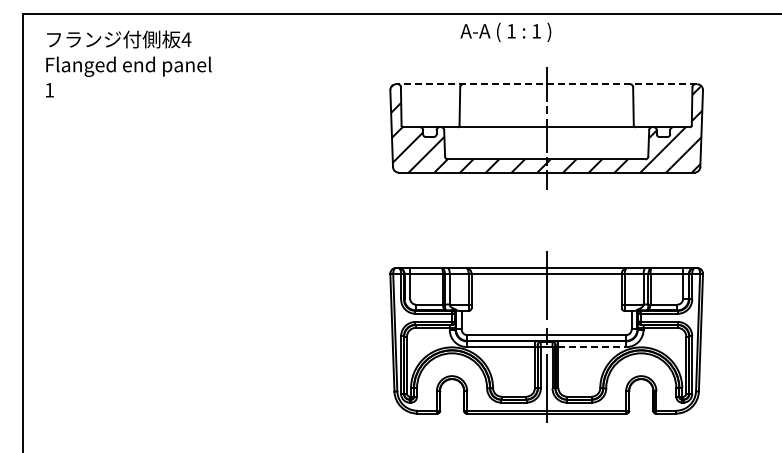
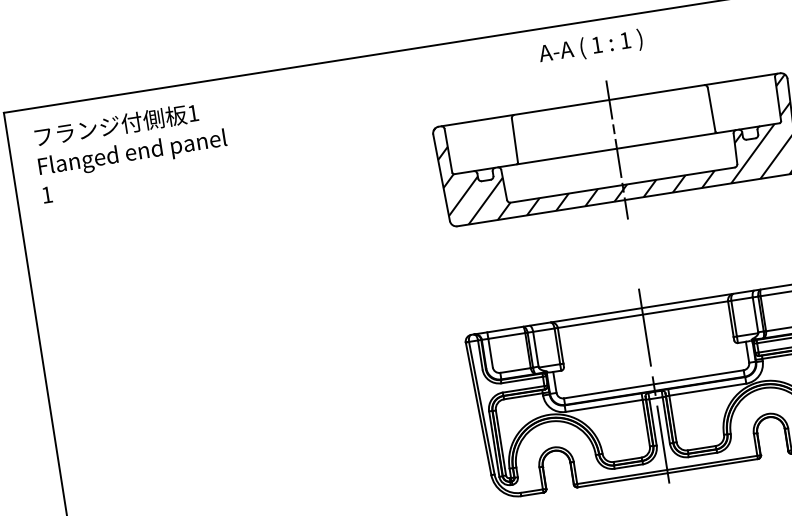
text: (505, 32) -> (590, 47), moved
text: (186, 39) -> (193, 113), 4 -> 1
line: (546, 84) -> (609, 100), dashed -> solid
line: (592, 347) -> (707, 390), dashed -> solid

